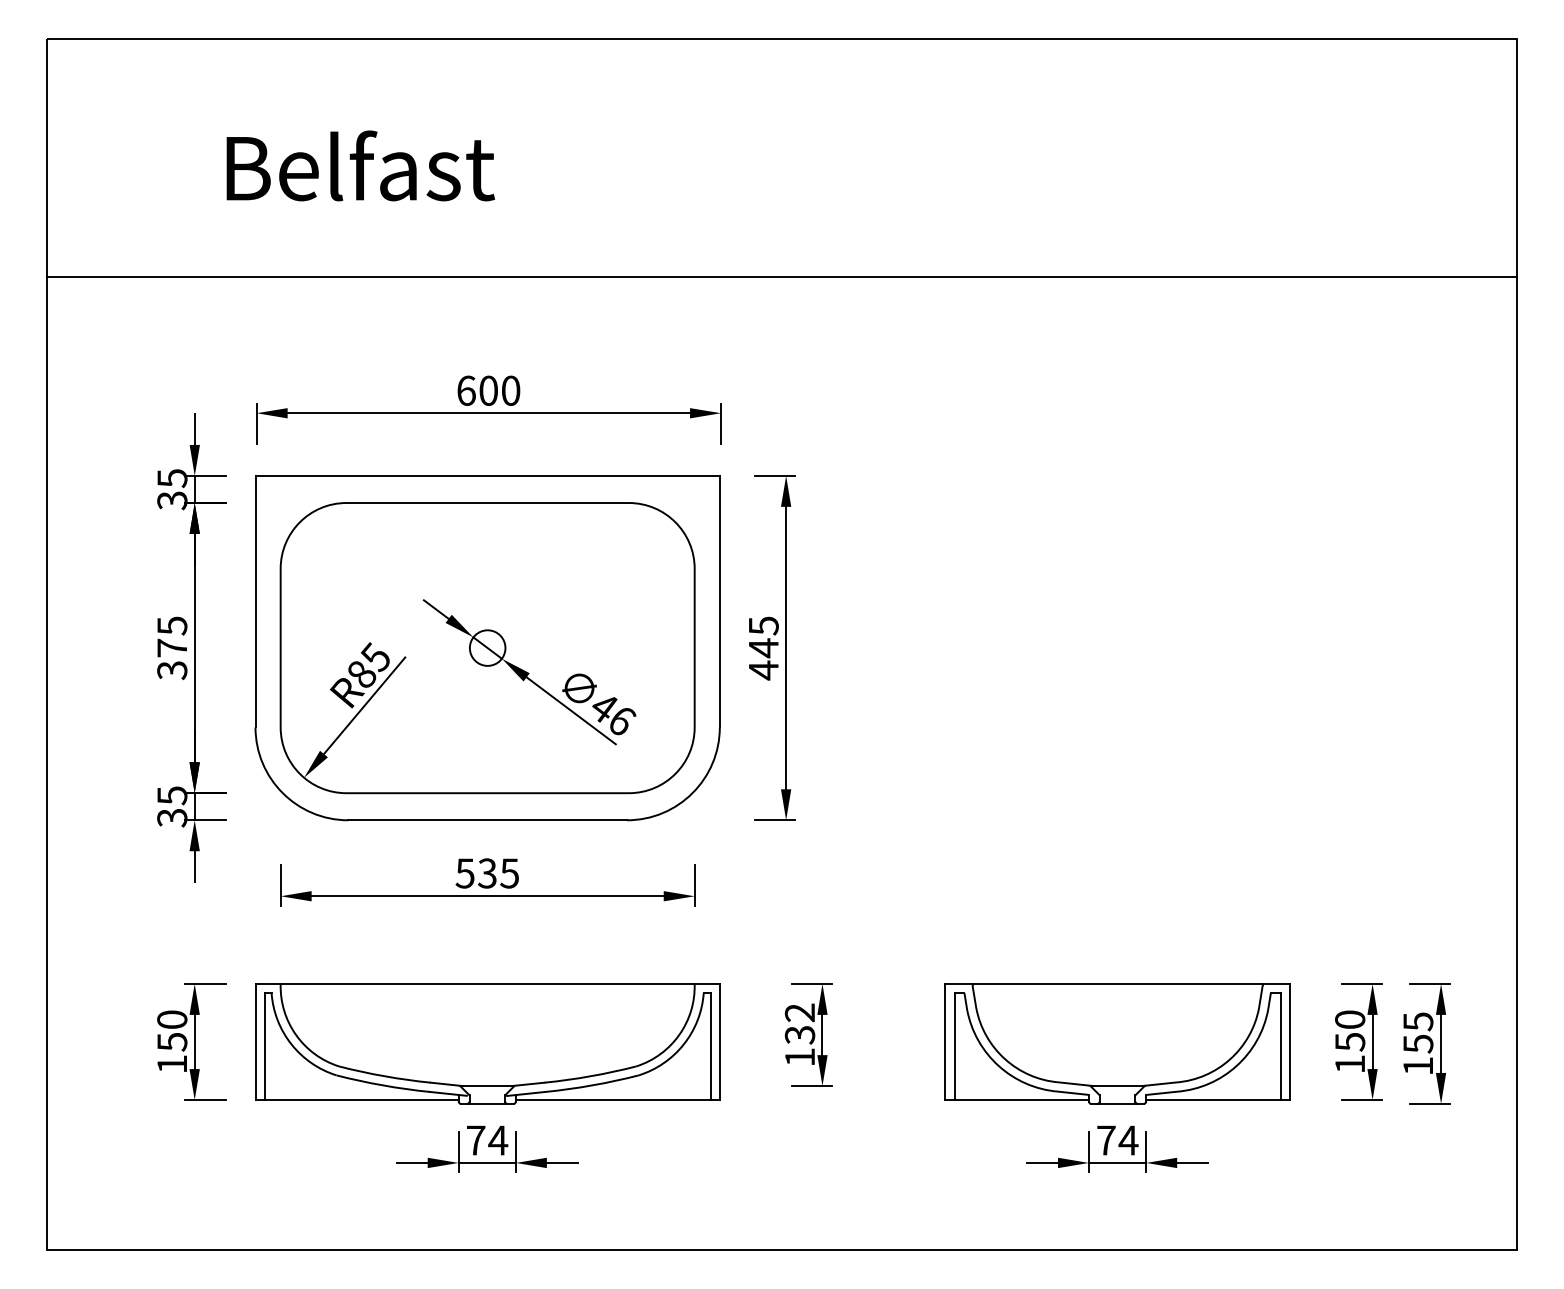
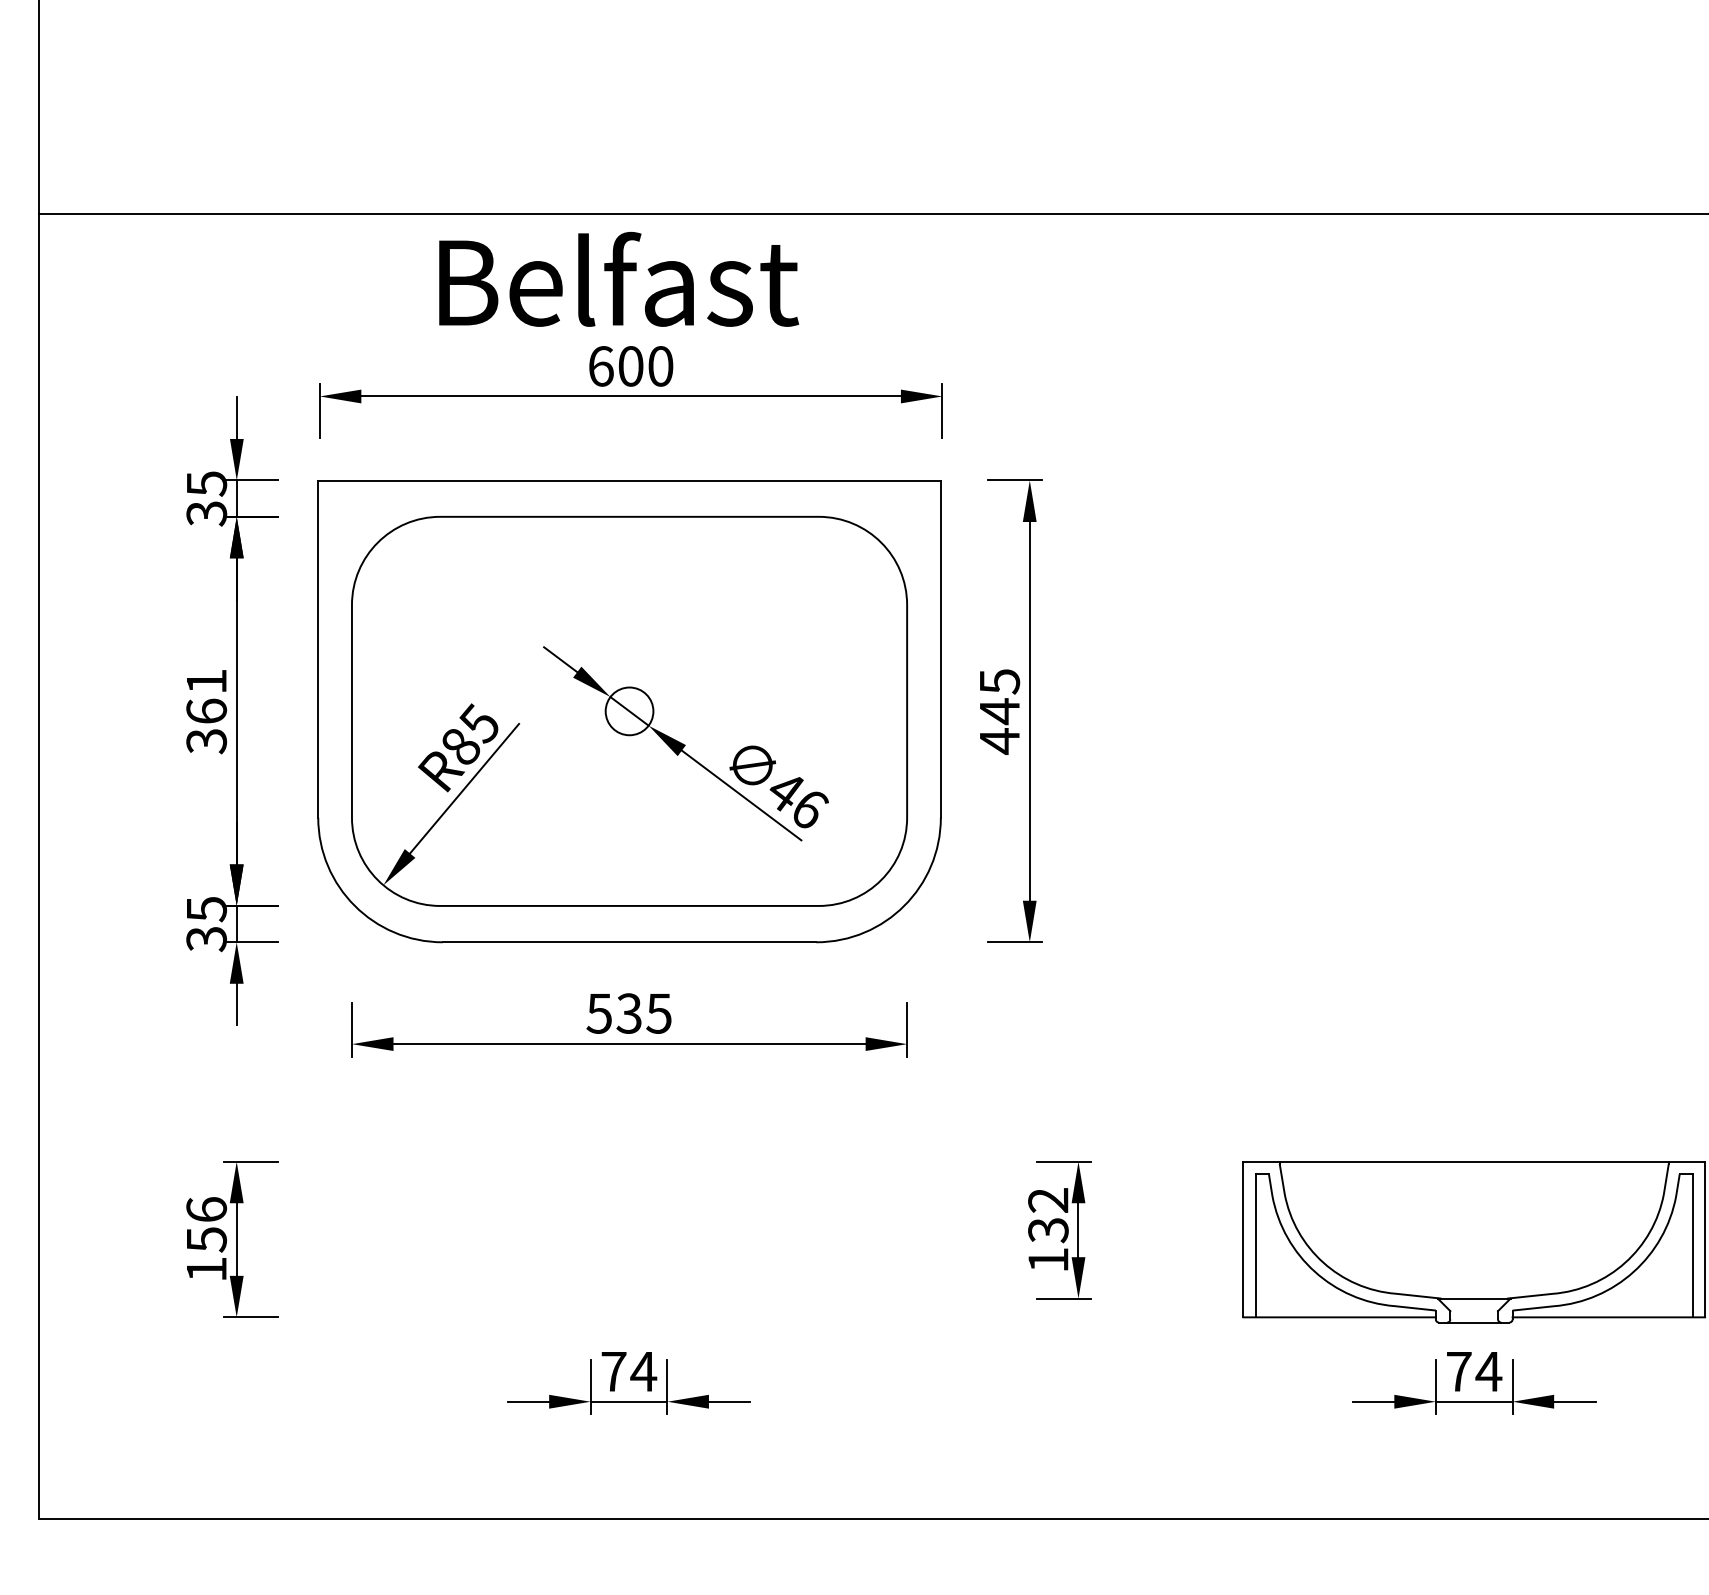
text: (360, 165) -> (618, 278), moved
text: (172, 636) -> (206, 695), 375 -> 361
text: (172, 1019) -> (206, 1209), 150 -> 156
part: (487, 1043) -> (629, 1241), removed

